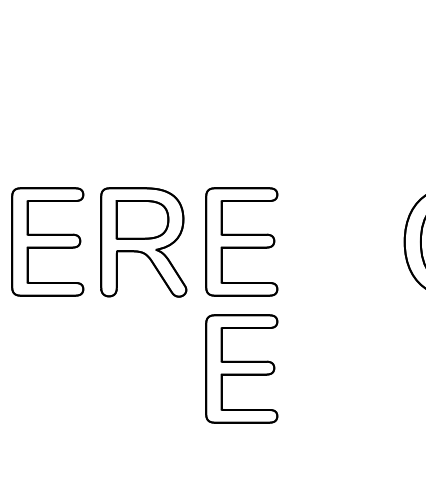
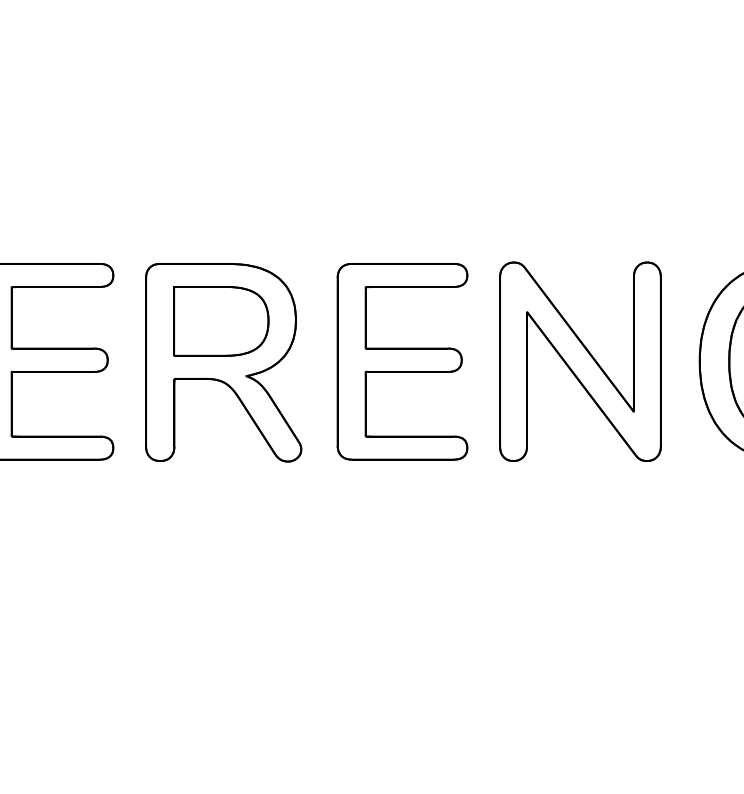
part: (339, 241) -> (580, 360), added
part: (241, 368) -> (401, 592), removed

